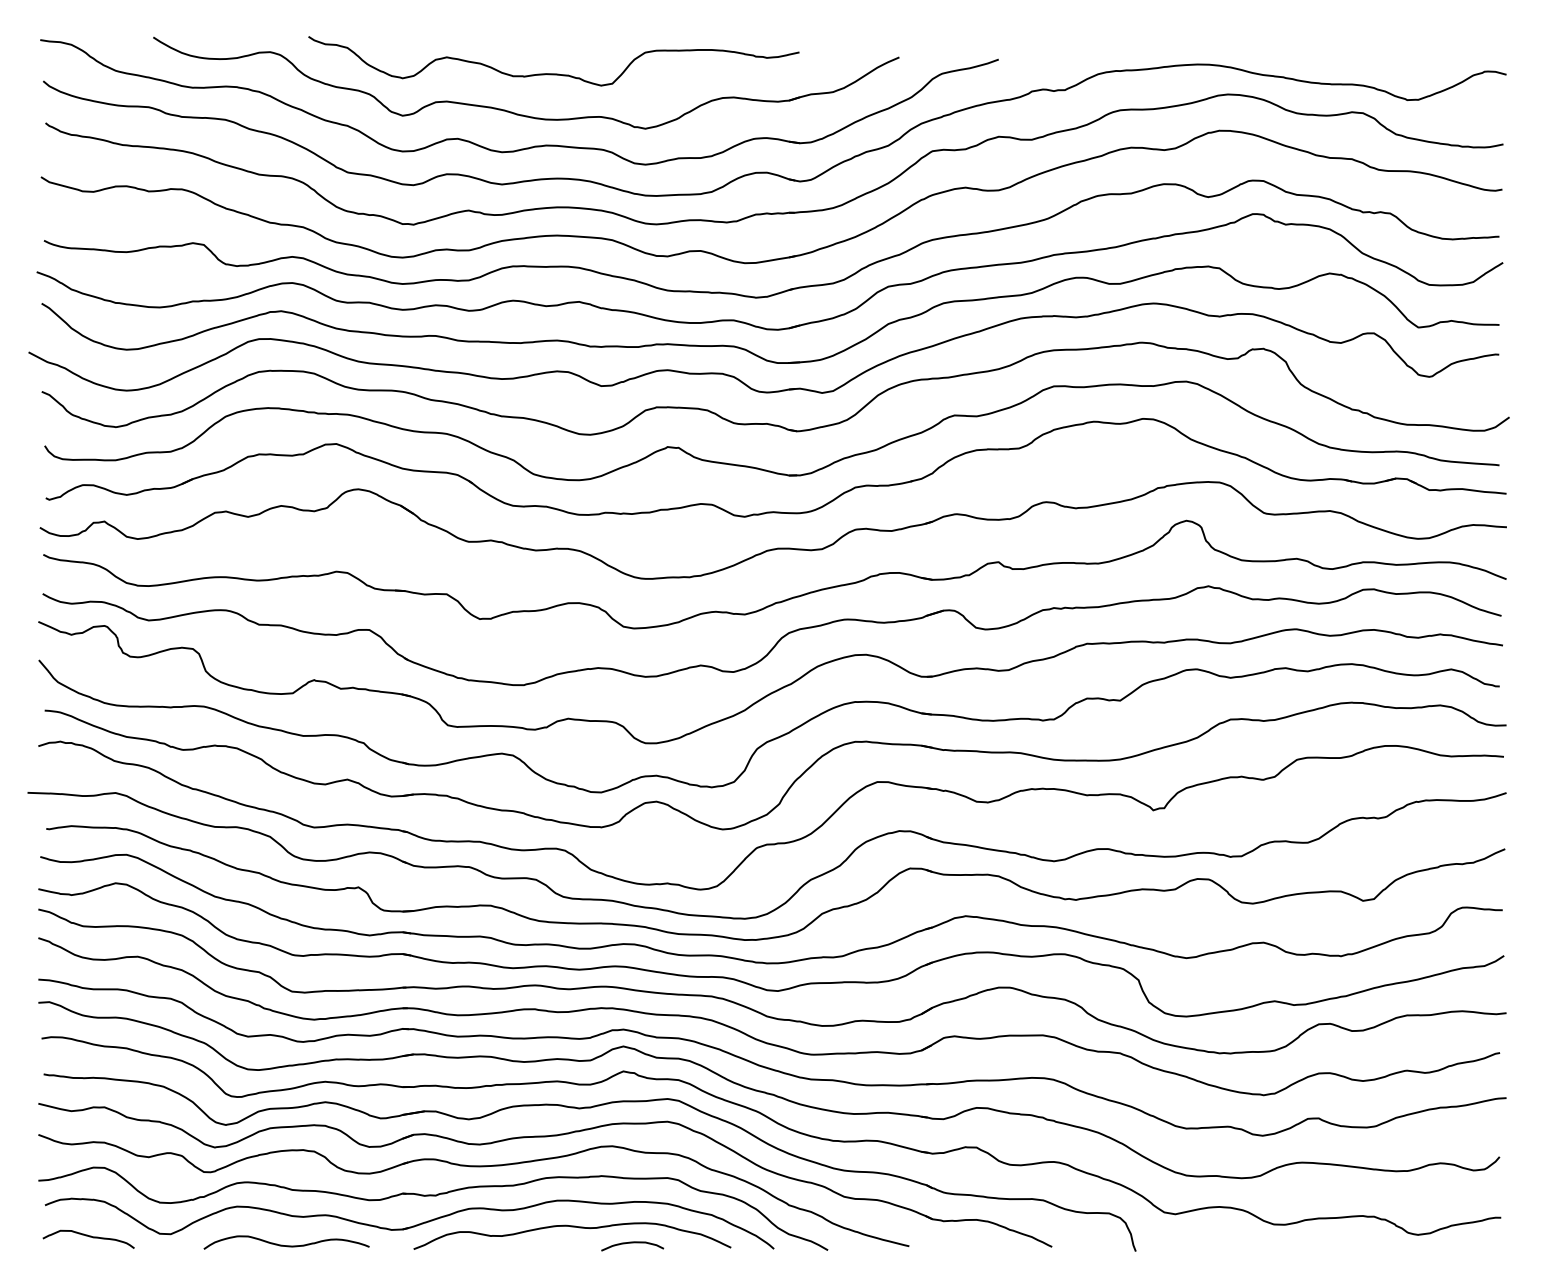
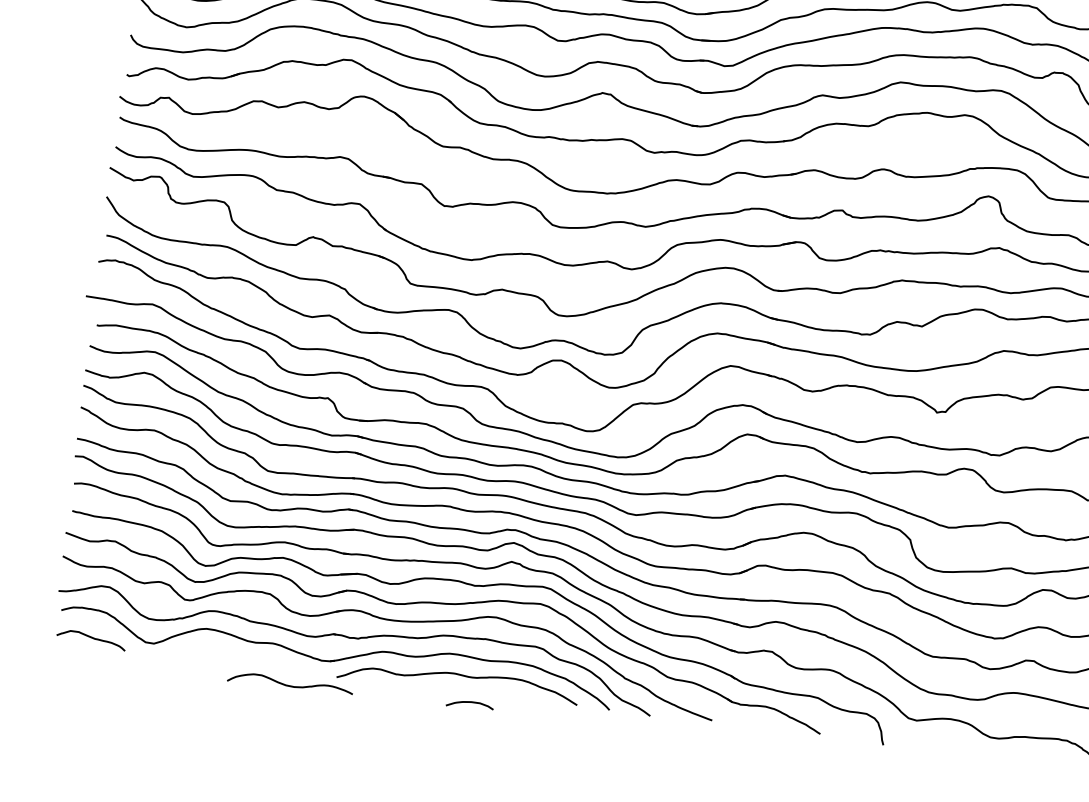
curve: (632, 1243) -> (470, 702), moved
curve: (286, 1245) -> (290, 685), moved

